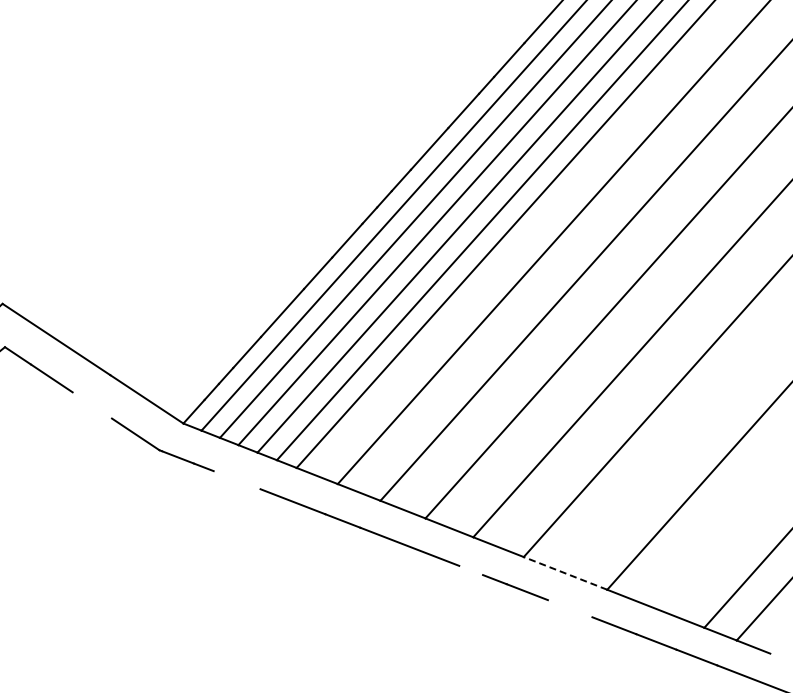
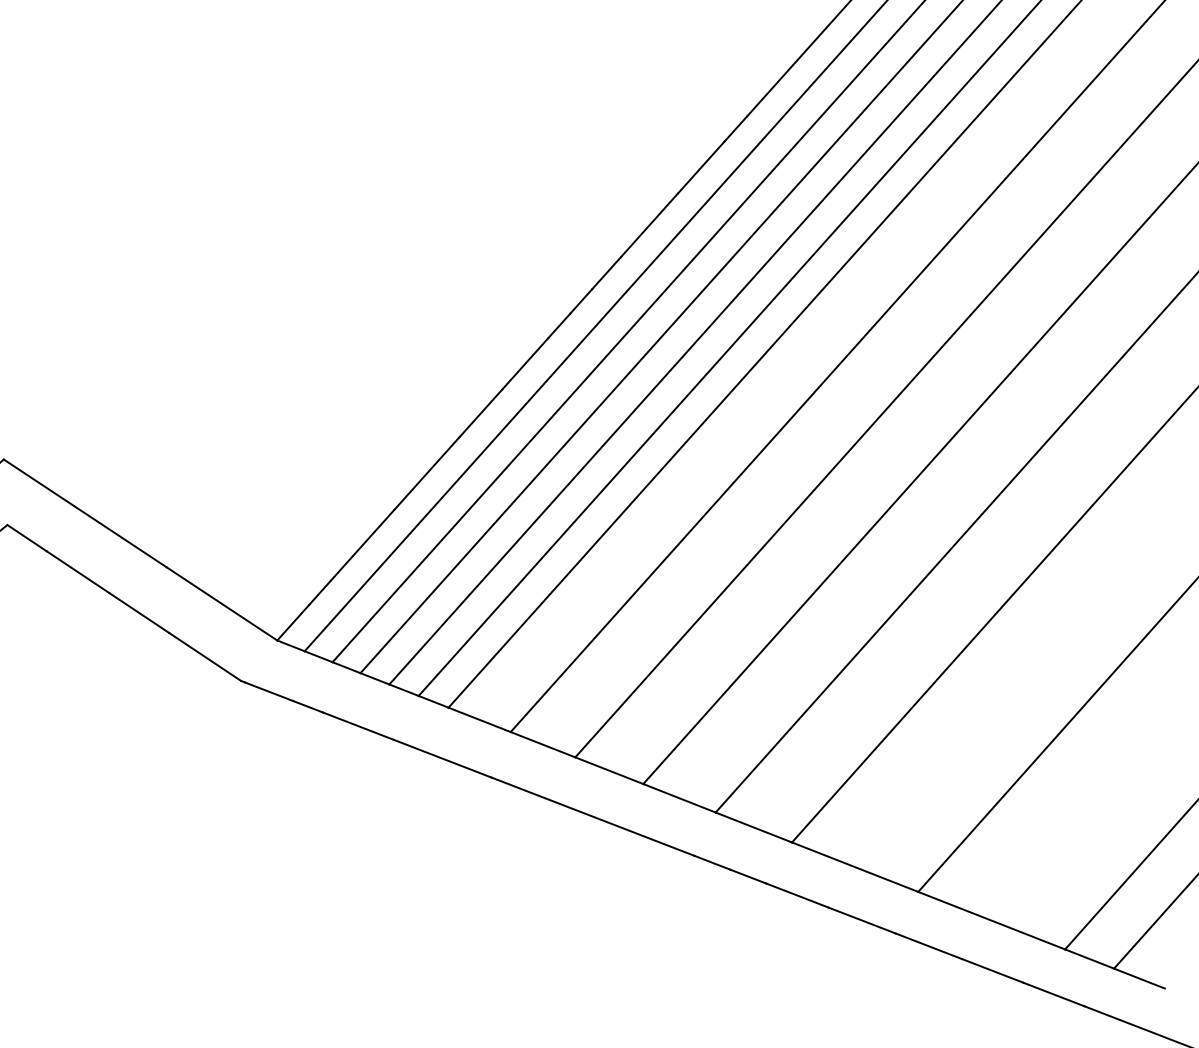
line: (91, 405) -> (138, 613), added
line: (236, 480) -> (357, 726), added
line: (471, 570) -> (712, 862), added
line: (565, 573) -> (855, 867), dashed -> solid
line: (569, 608) -> (861, 920), added

